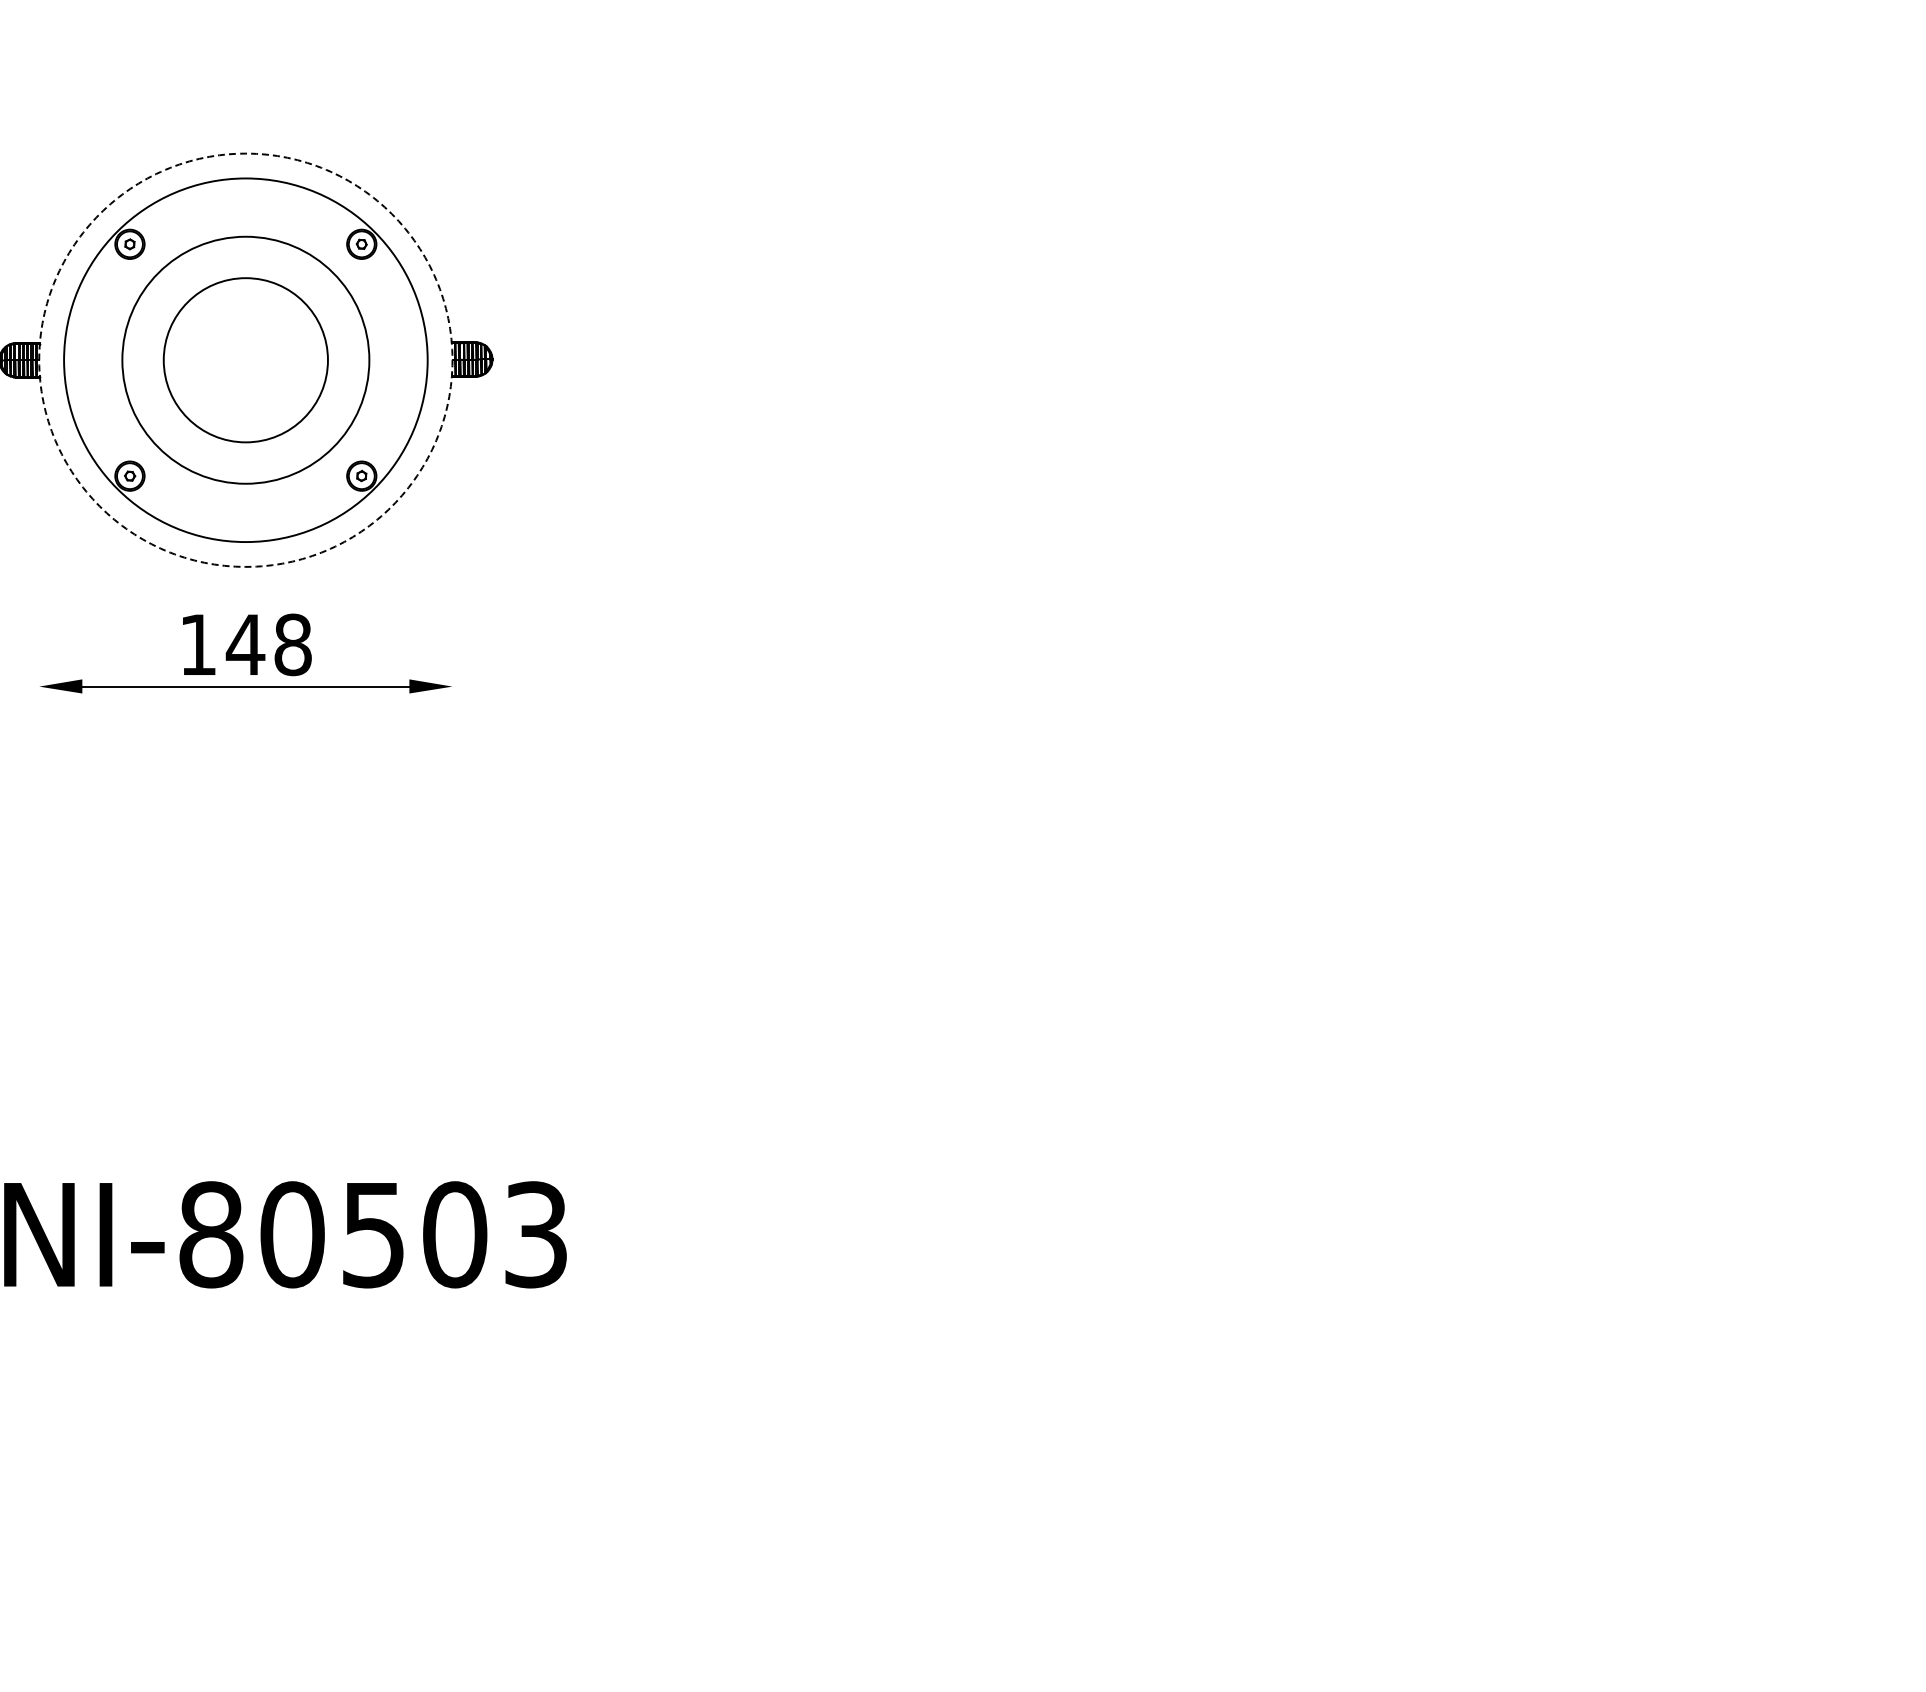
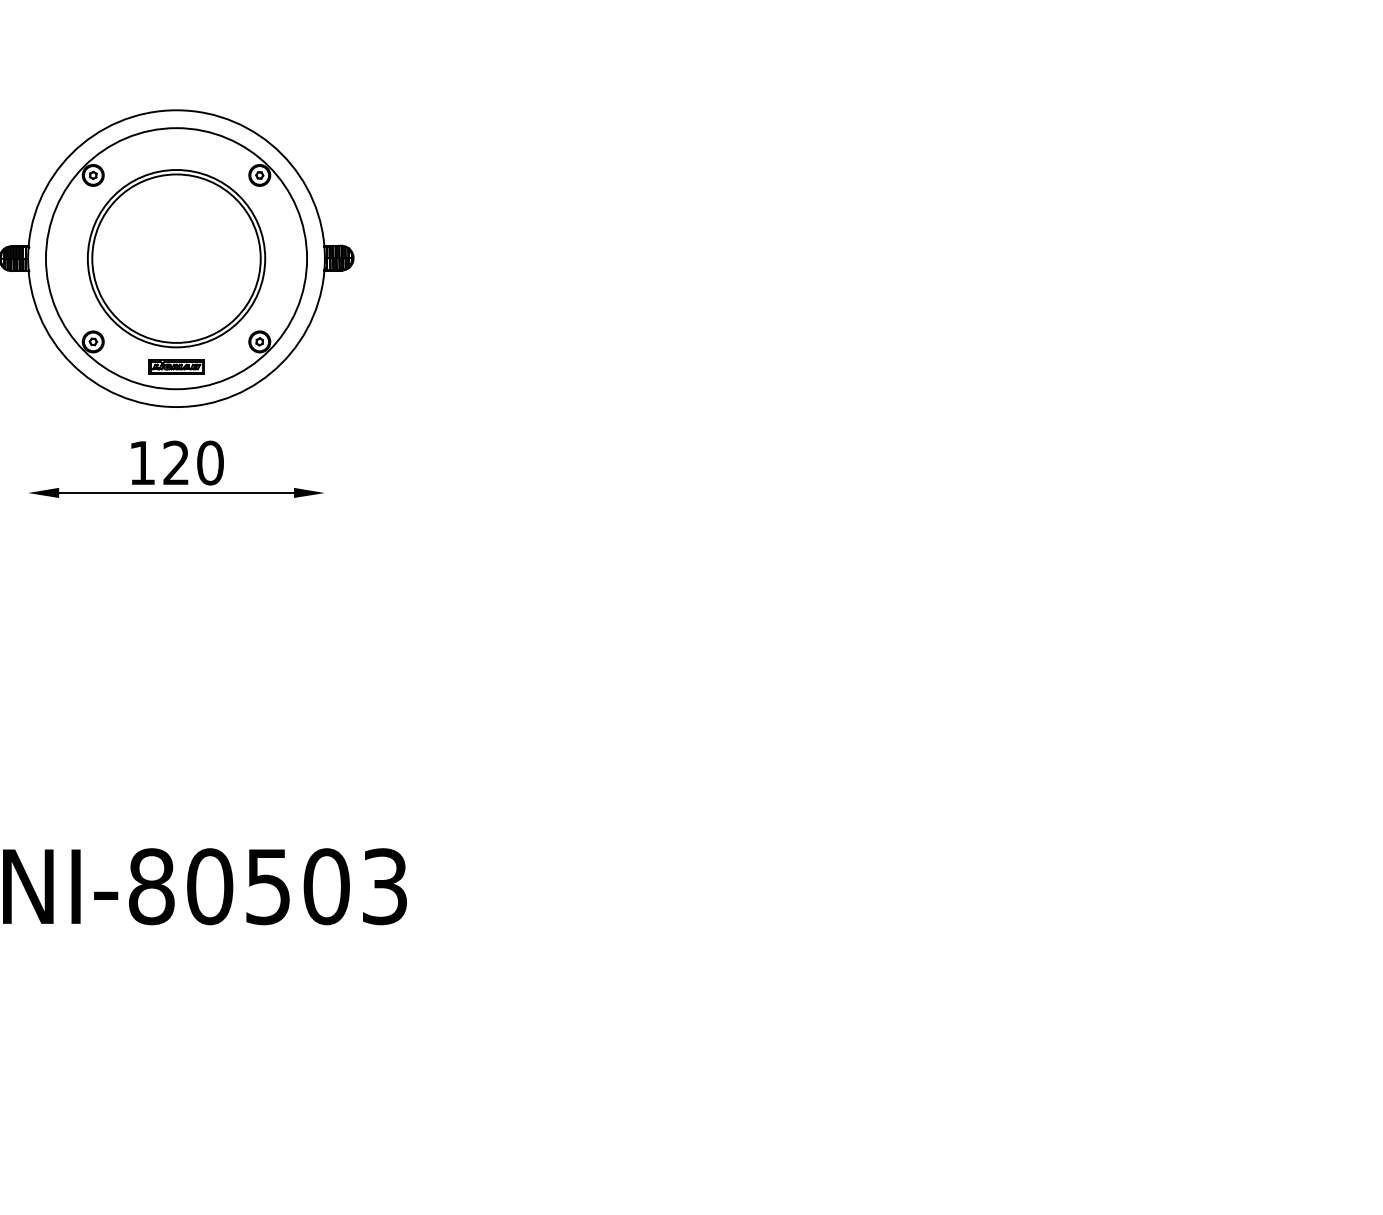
circle: (245, 359) -> (176, 258), dashed -> solid
circle: (245, 359) -> (176, 258), size x1.43
part: (245, 511) -> (176, 367), added
text: (268, 644) -> (192, 462), 148 -> 120

